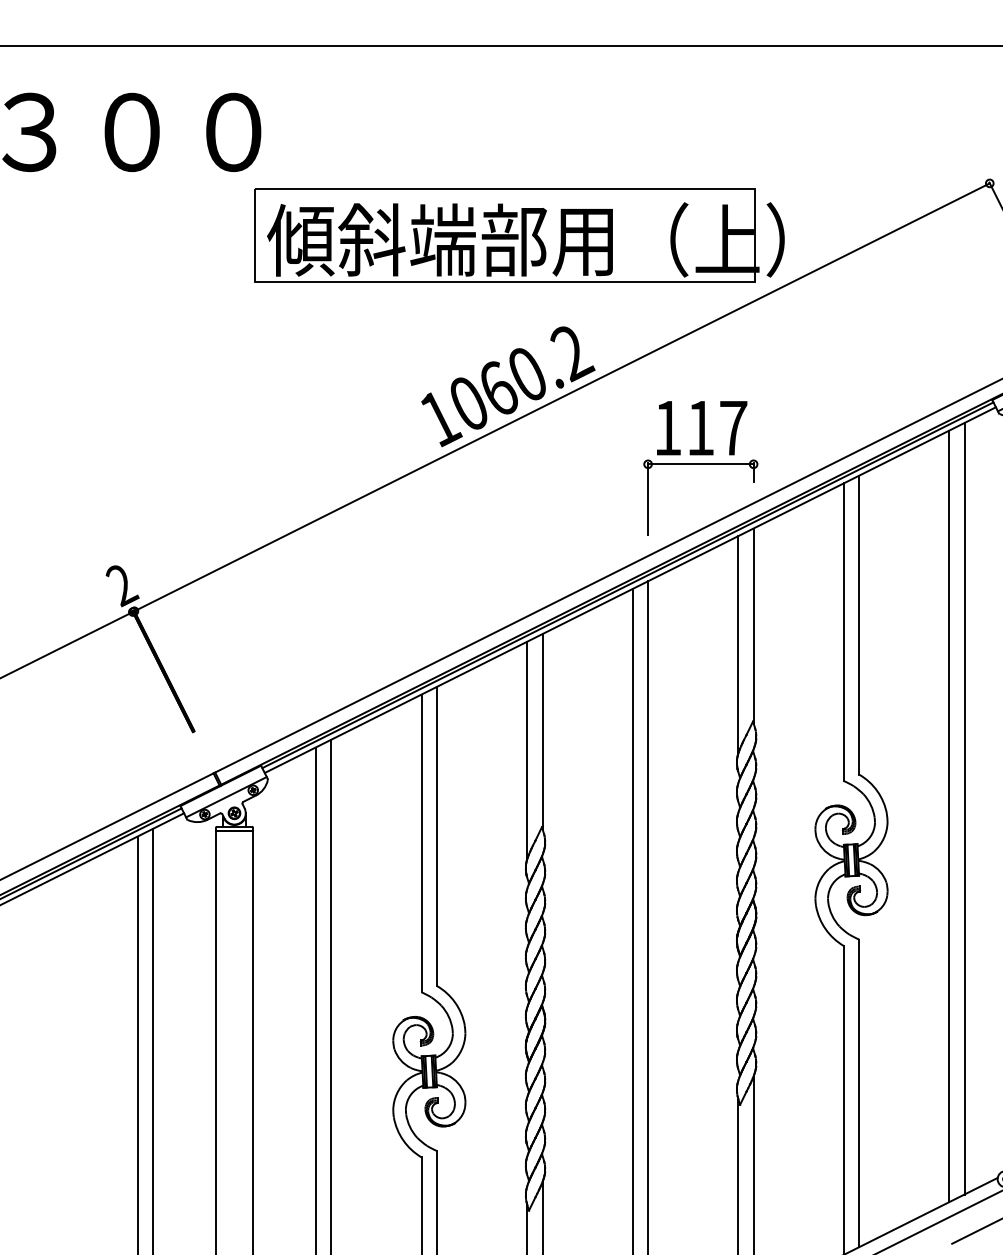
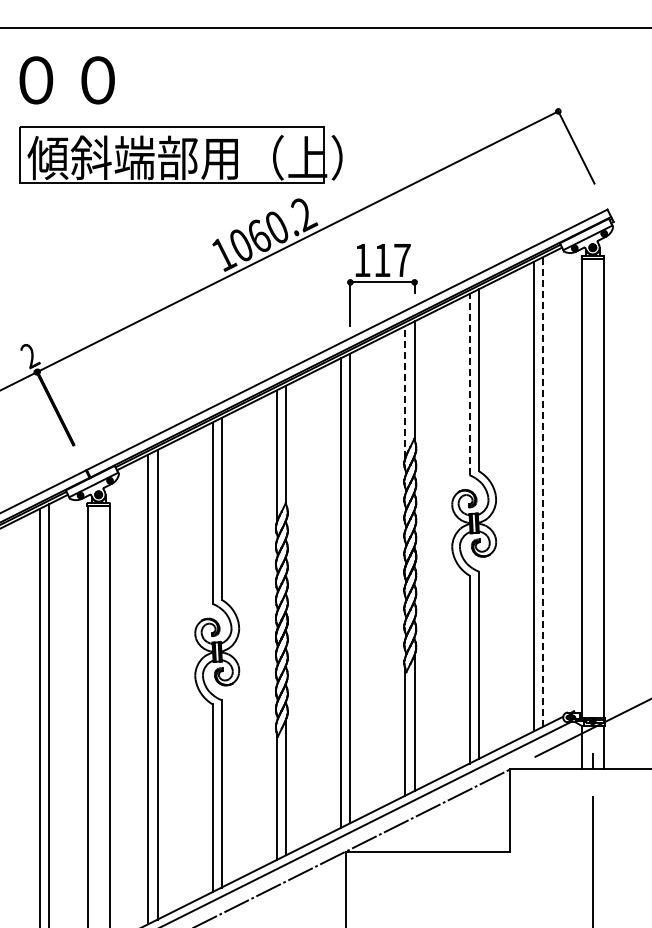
part: (518, 234) -> (180, 154), moved
line: (843, 632) -> (469, 384), solid -> dashed
line: (738, 645) -> (405, 392), solid -> dashed
line: (965, 809) -> (543, 492), solid -> dashed

